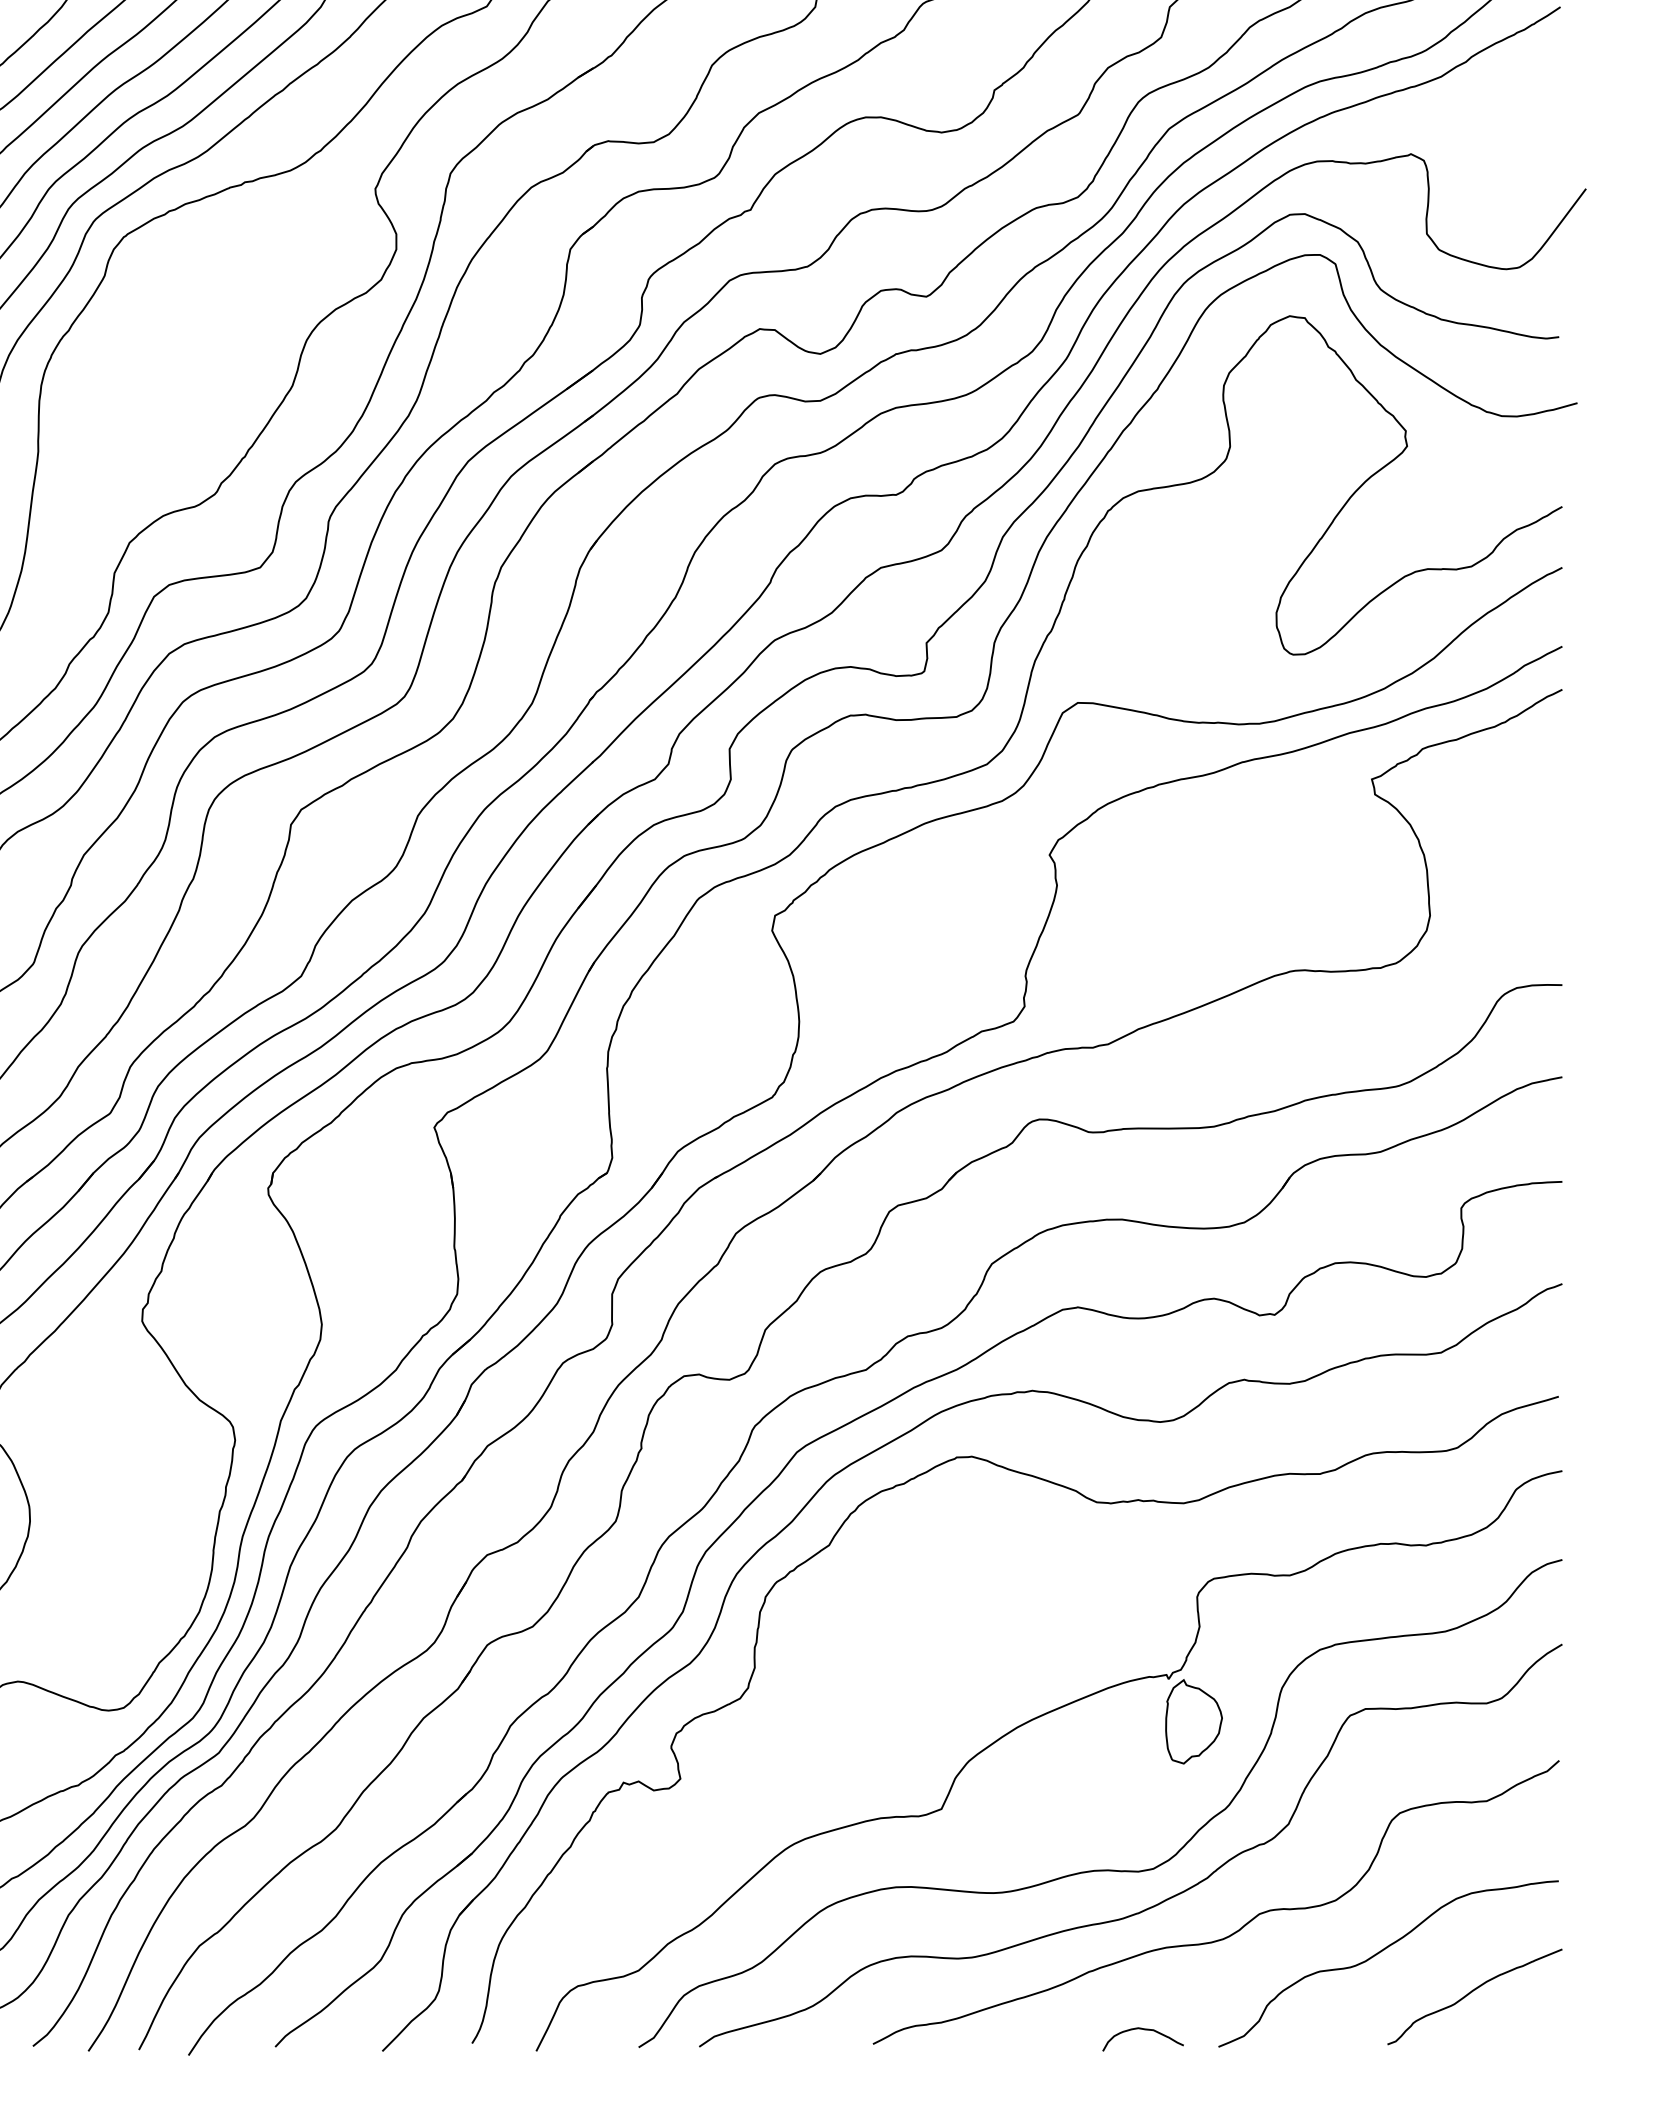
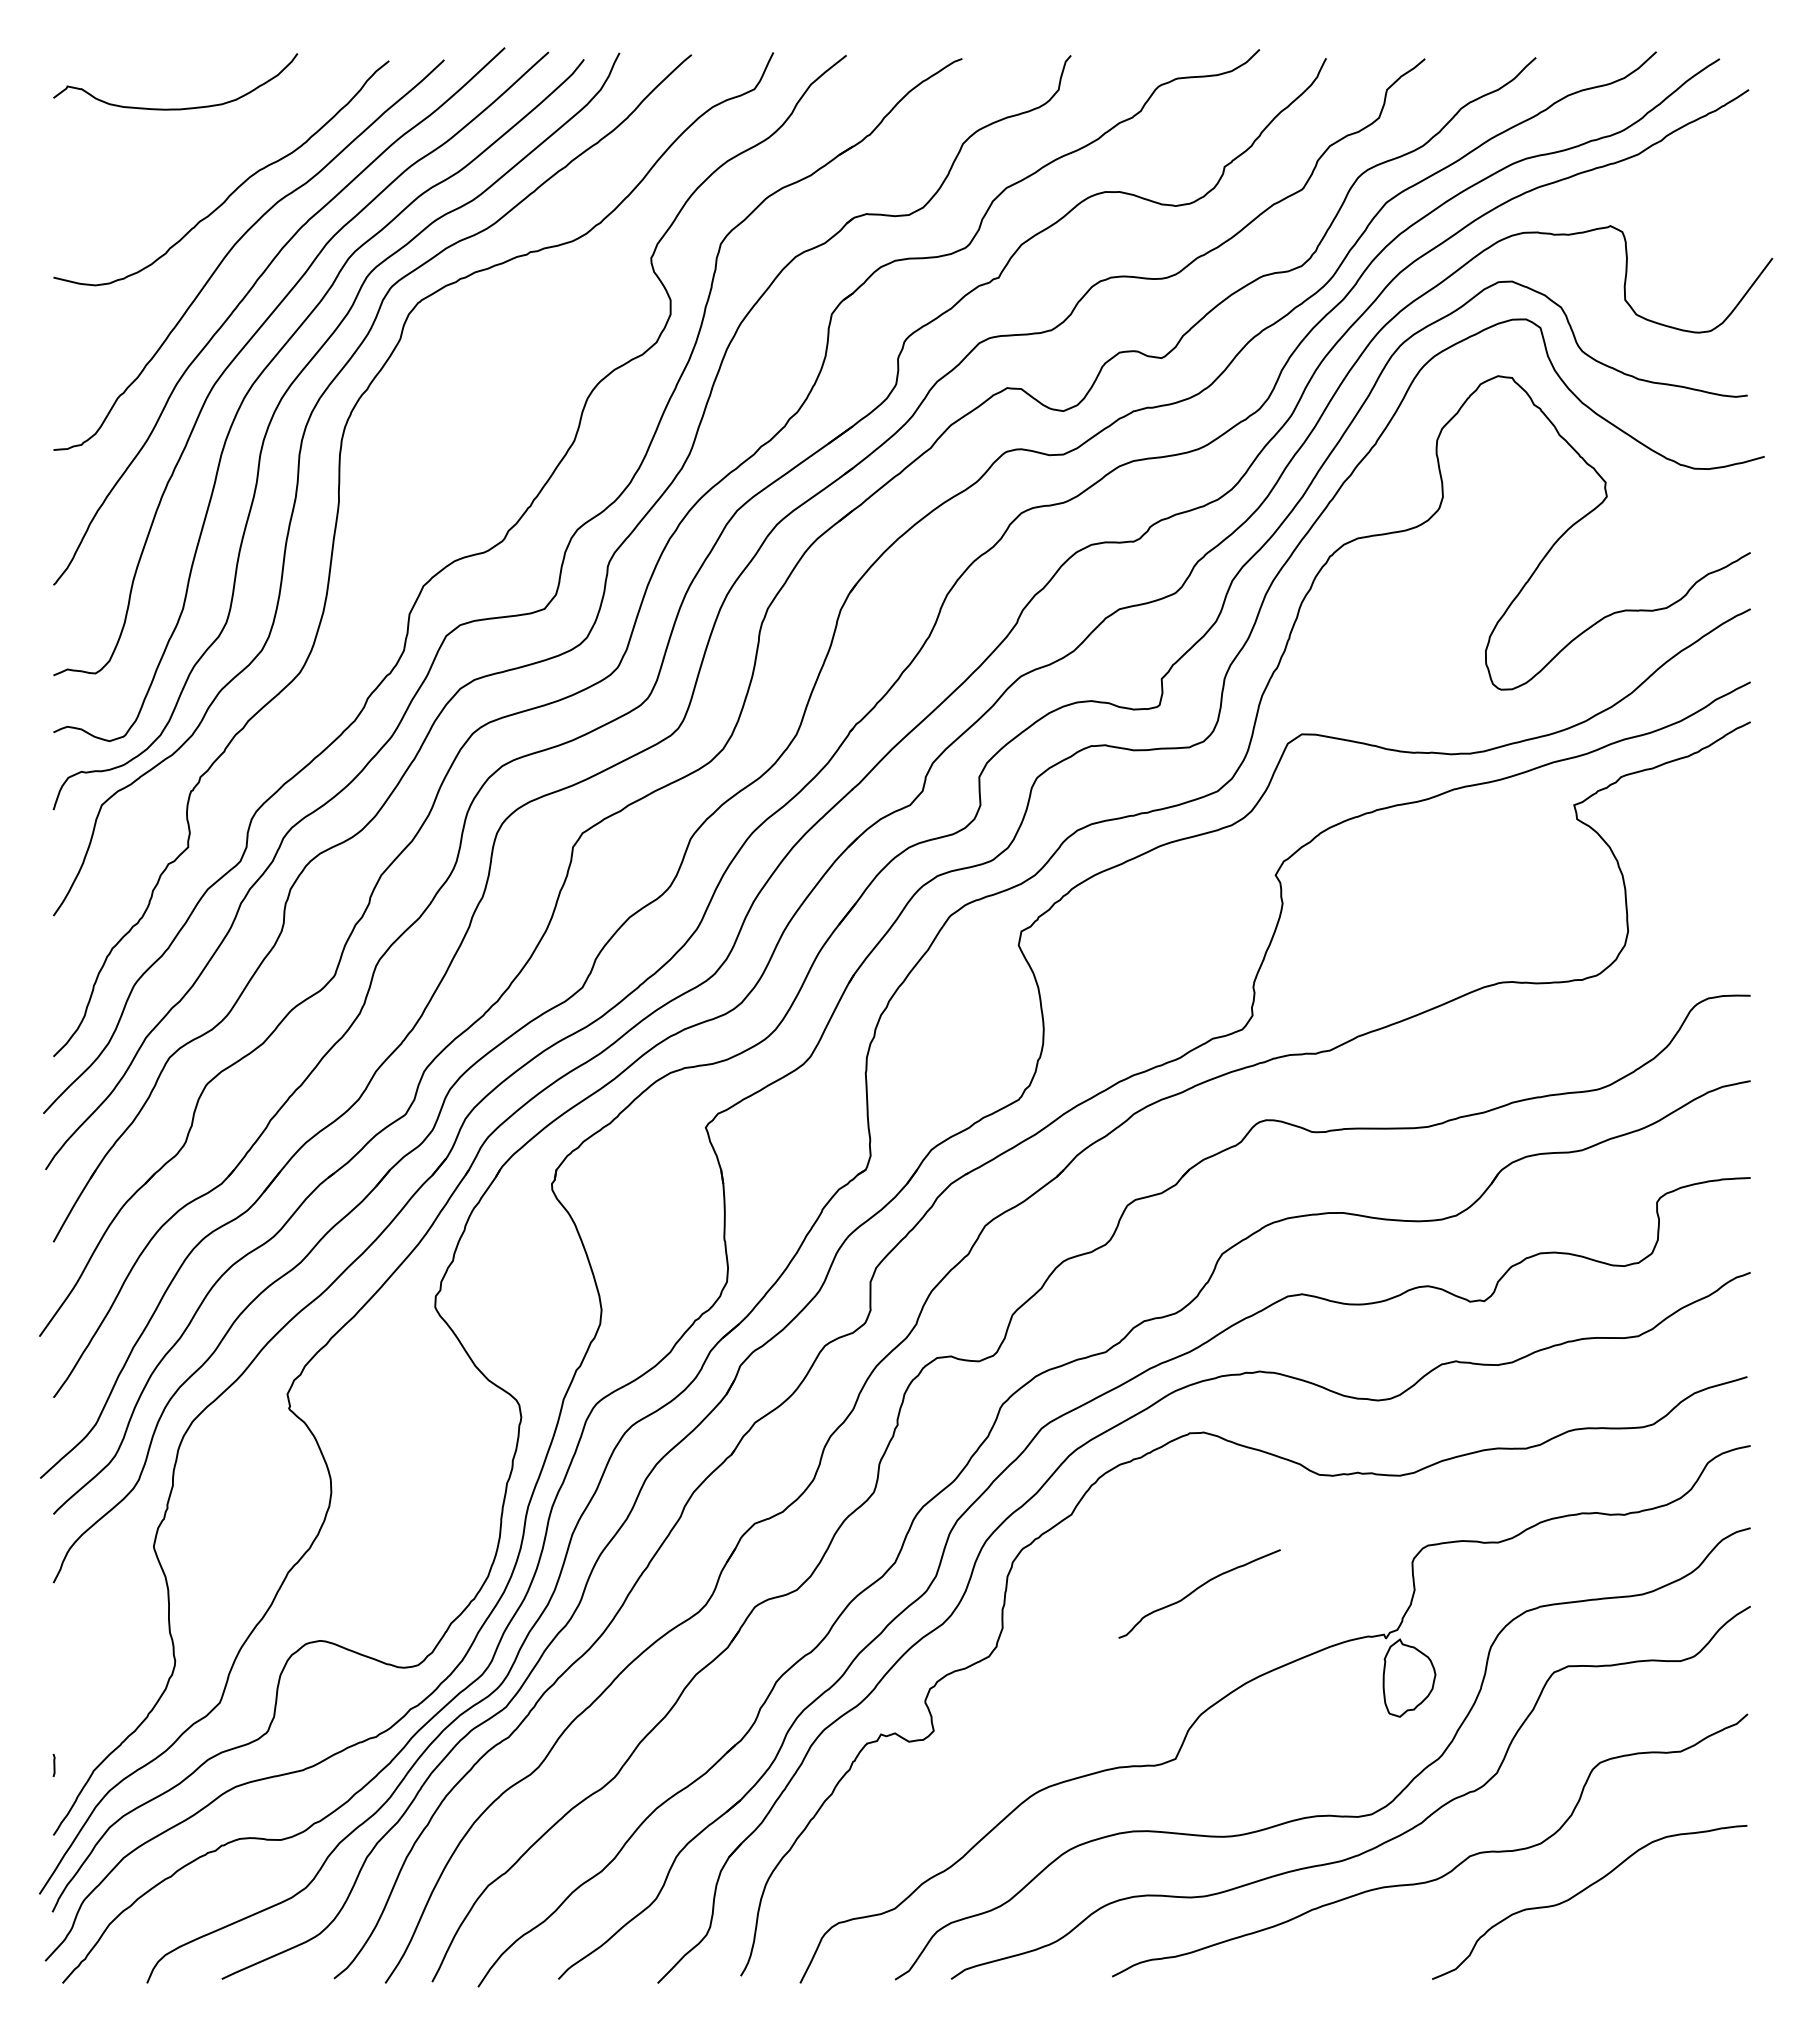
curve: (1471, 1993) -> (1196, 1590), moved
curve: (1146, 2030) -> (1365, 1964), removed

